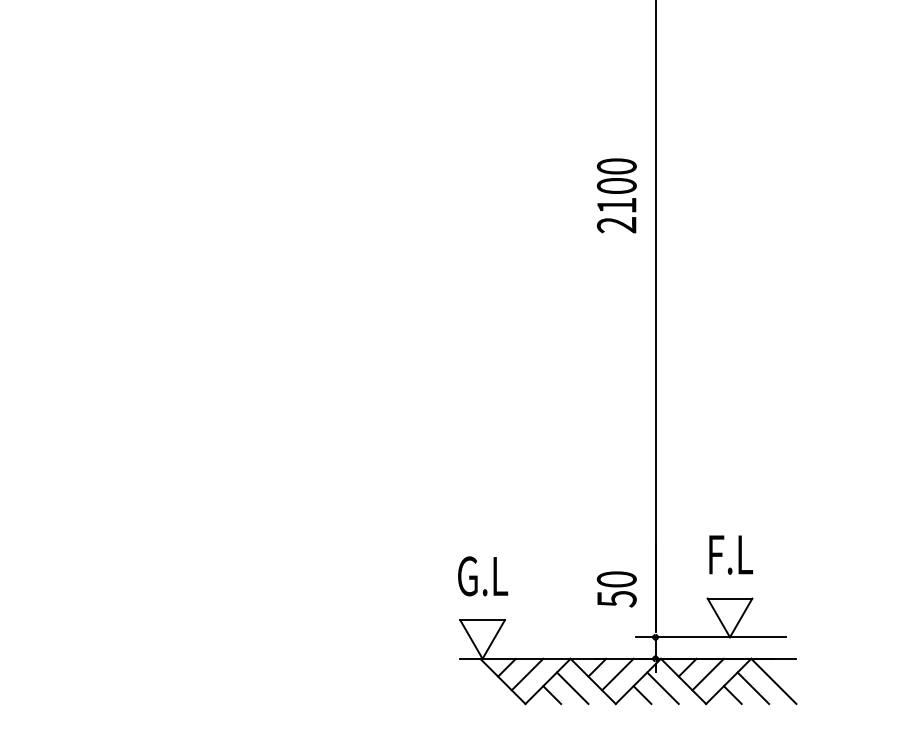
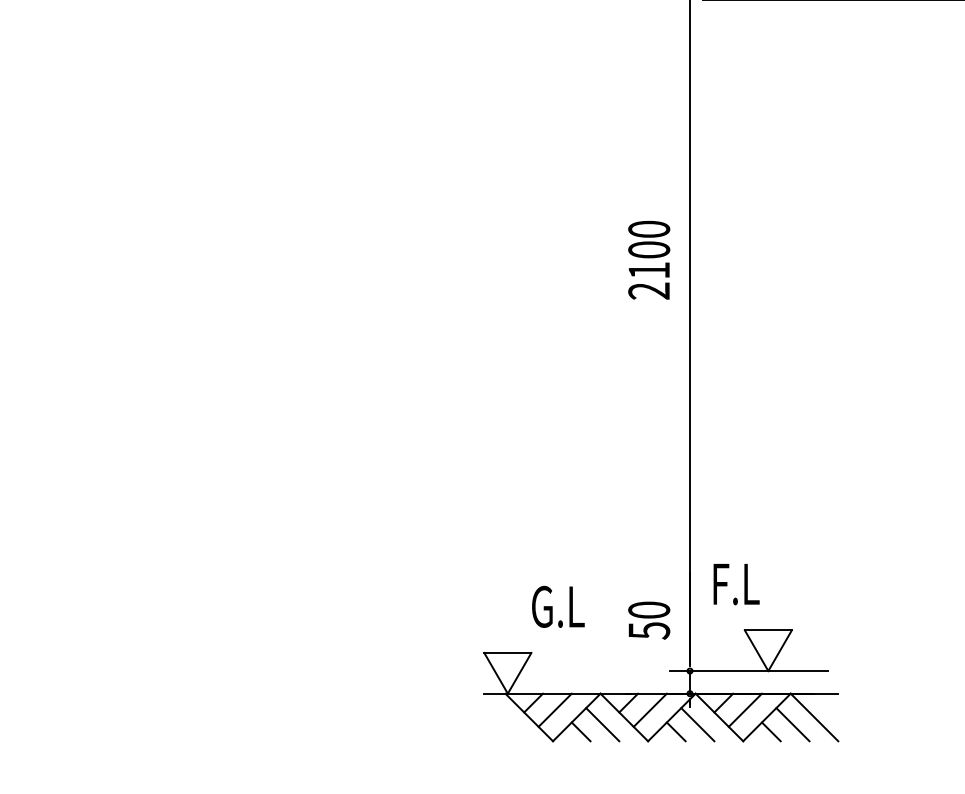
text: (617, 195) -> (649, 259), moved
text: (731, 555) -> (736, 584), moved
text: (483, 575) -> (558, 606), moved

